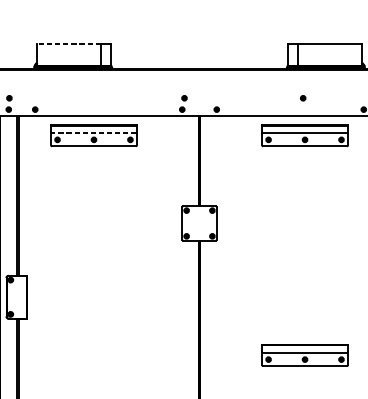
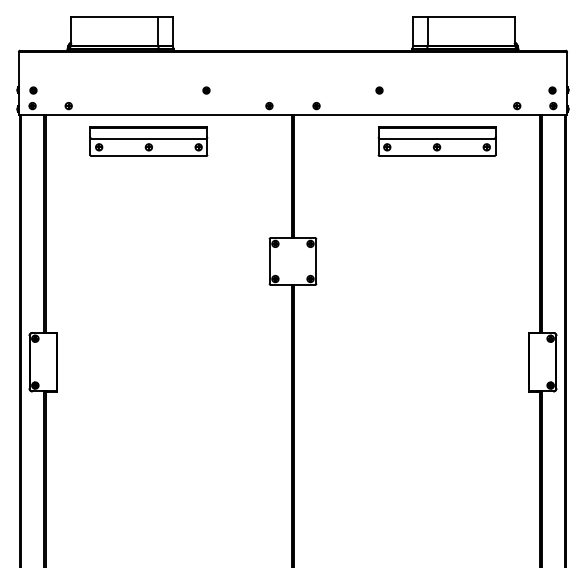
line: (68, 44) -> (114, 16), dashed -> solid
part: (184, 98) -> (206, 90), moved
part: (303, 98) -> (379, 90), moved
line: (93, 133) -> (148, 138), dashed -> solid
part: (304, 355) -> (436, 441), removed

